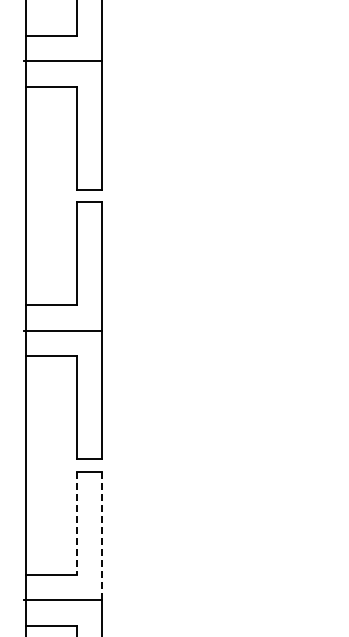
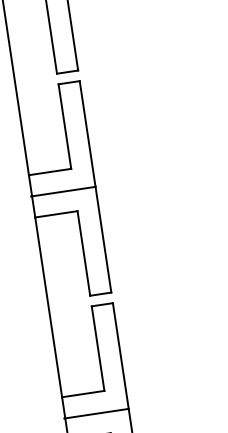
line: (76, 523) -> (97, 348), dashed -> solid
line: (102, 536) -> (120, 356), dashed -> solid

